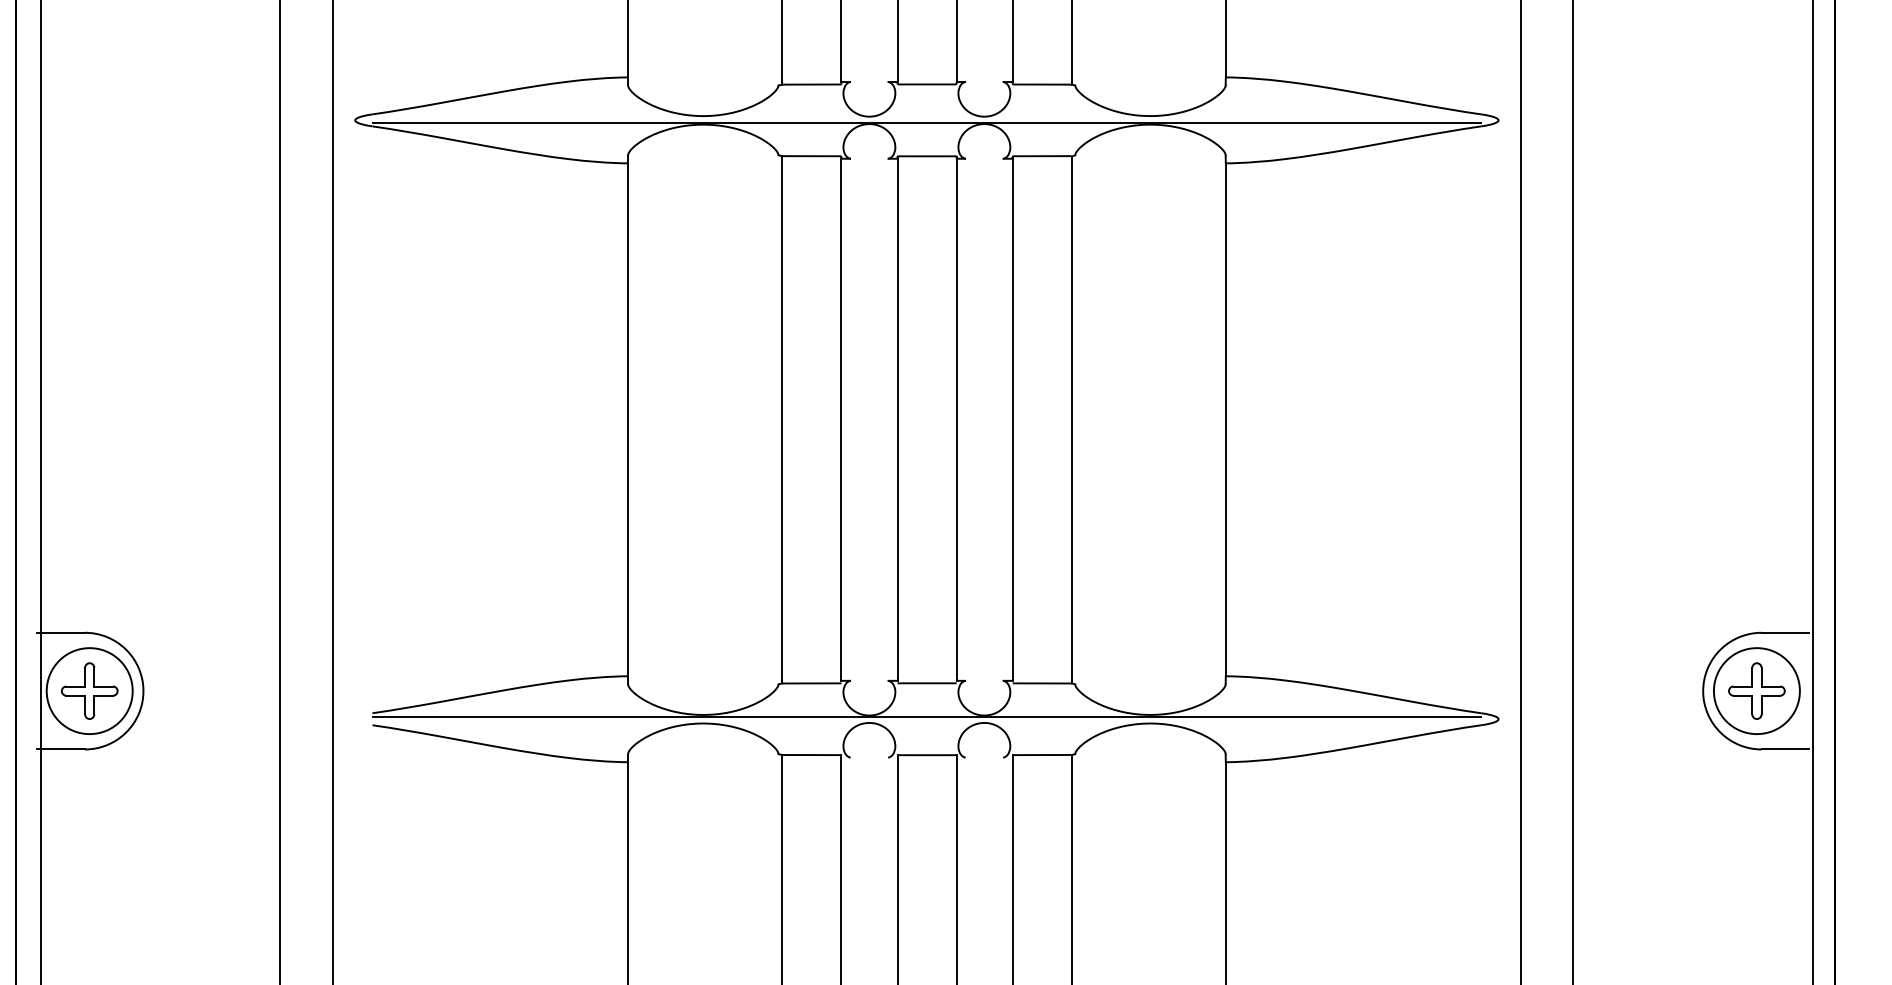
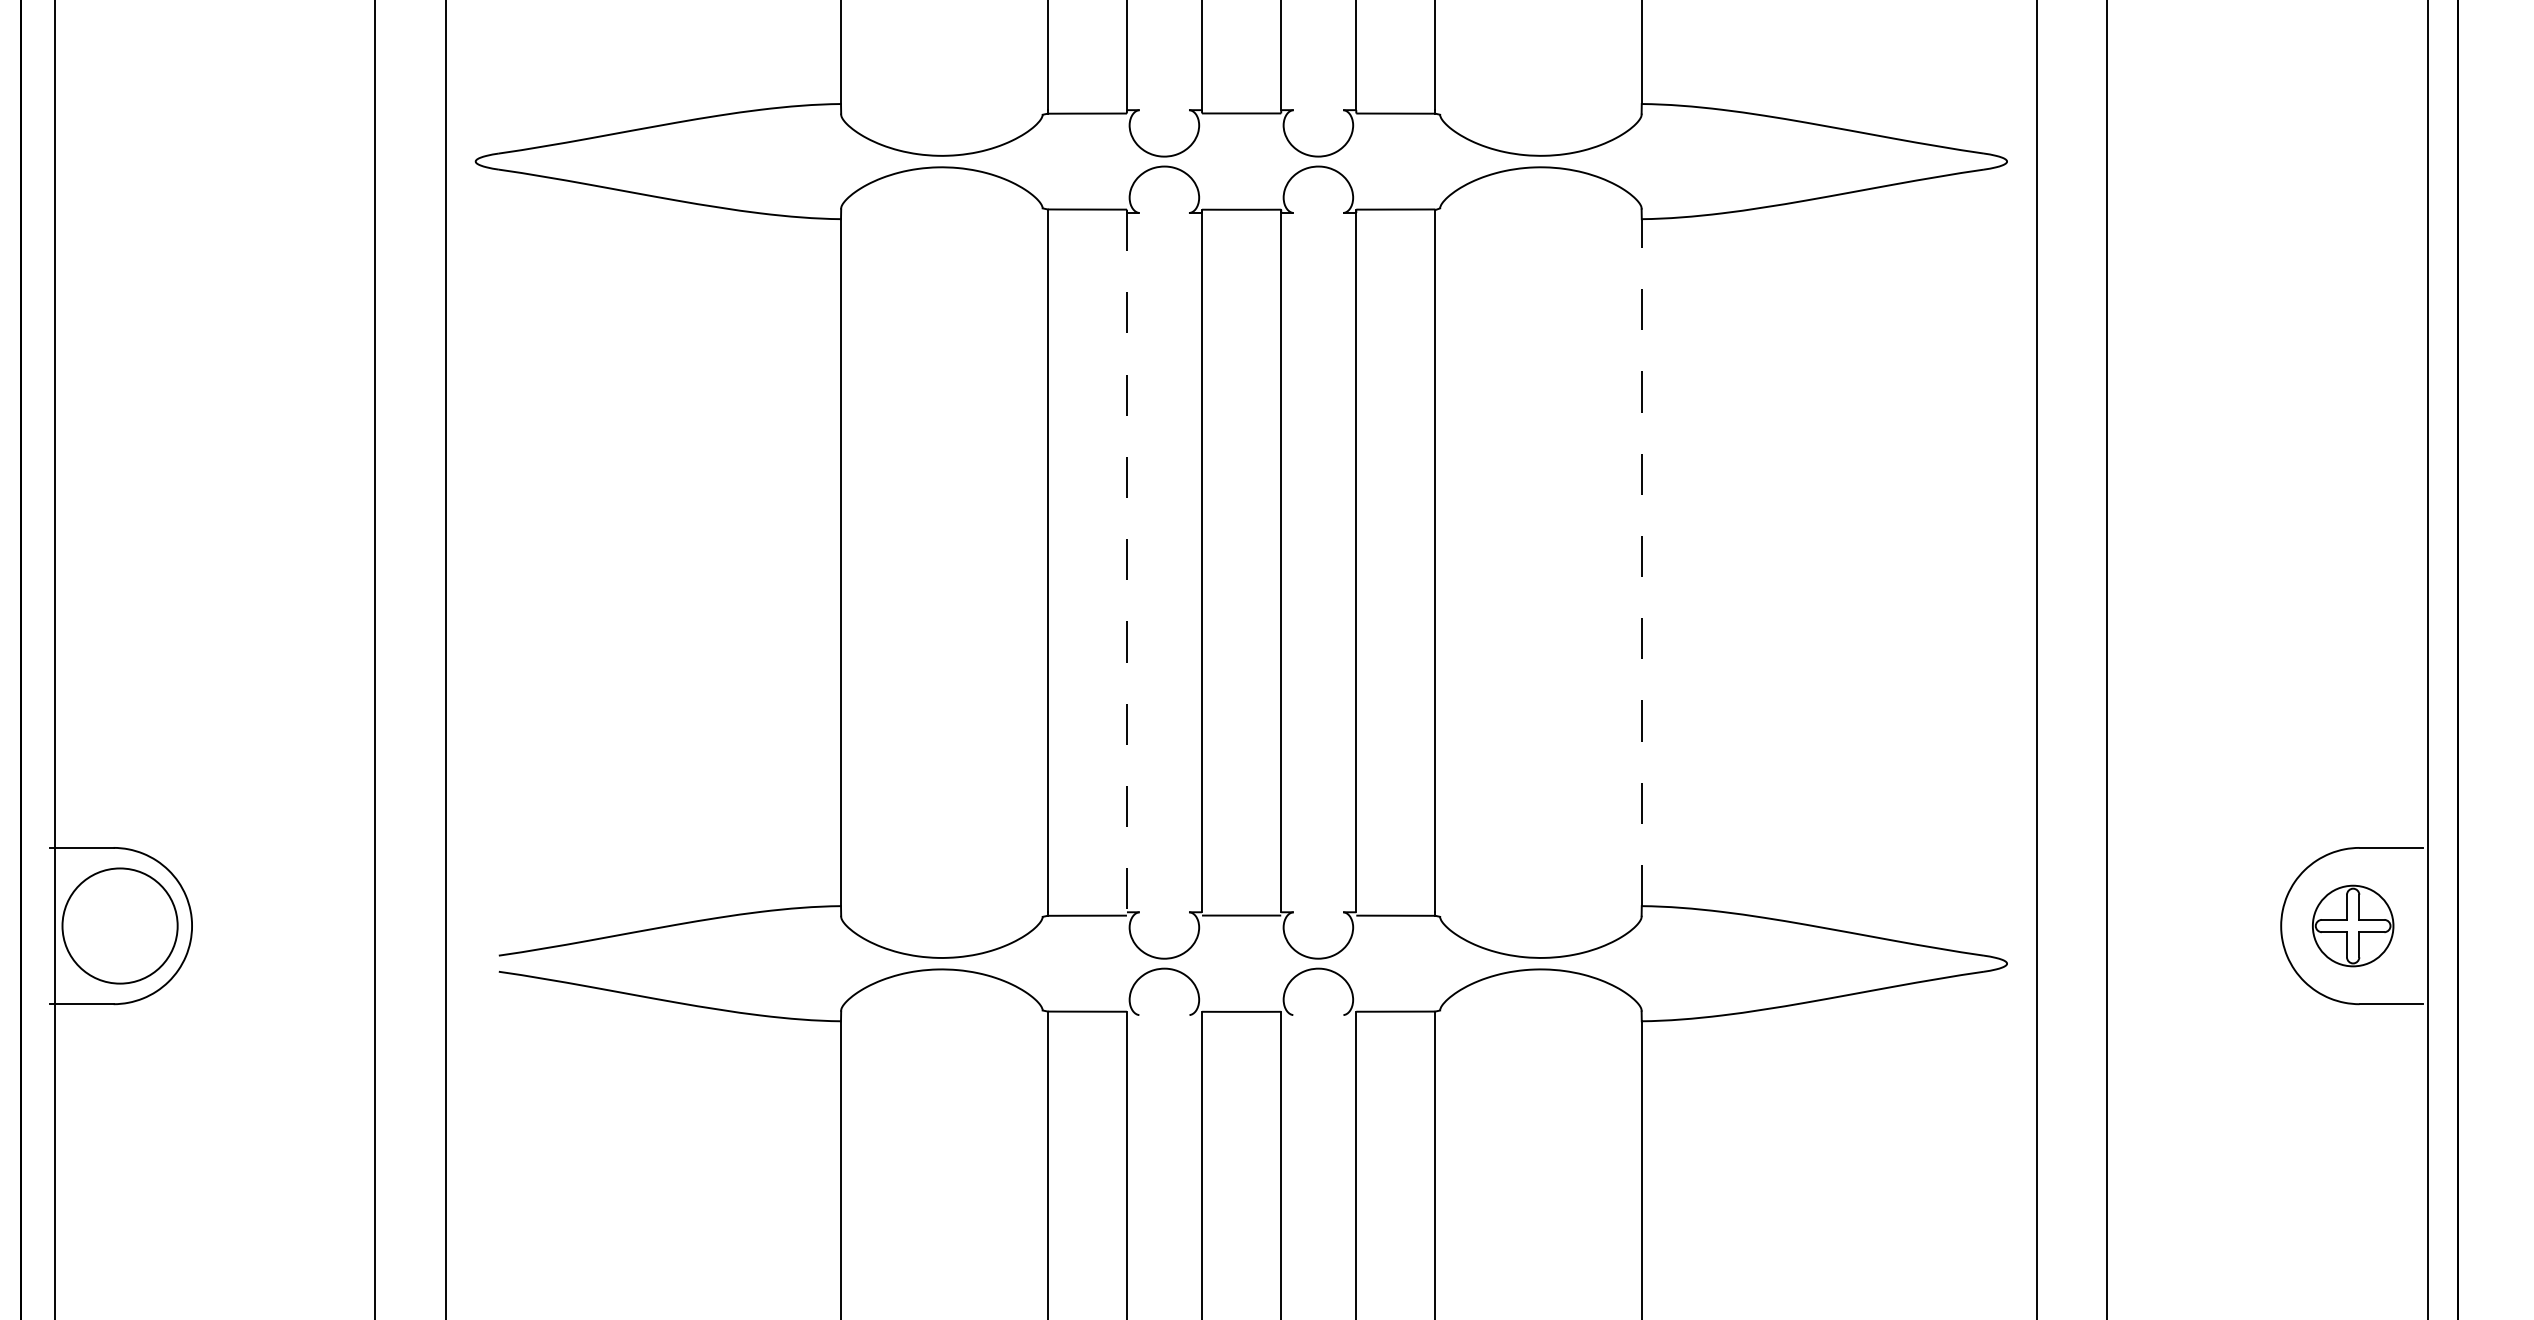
line: (926, 122) -> (1241, 164), removed
line: (841, 418) -> (1126, 561), solid -> dashed
line: (1225, 419) -> (1641, 562), solid -> dashed
part: (89, 690) -> (119, 925), removed
circle: (1756, 690) -> (2352, 925), size x0.7
line: (926, 716) -> (1241, 960), removed

